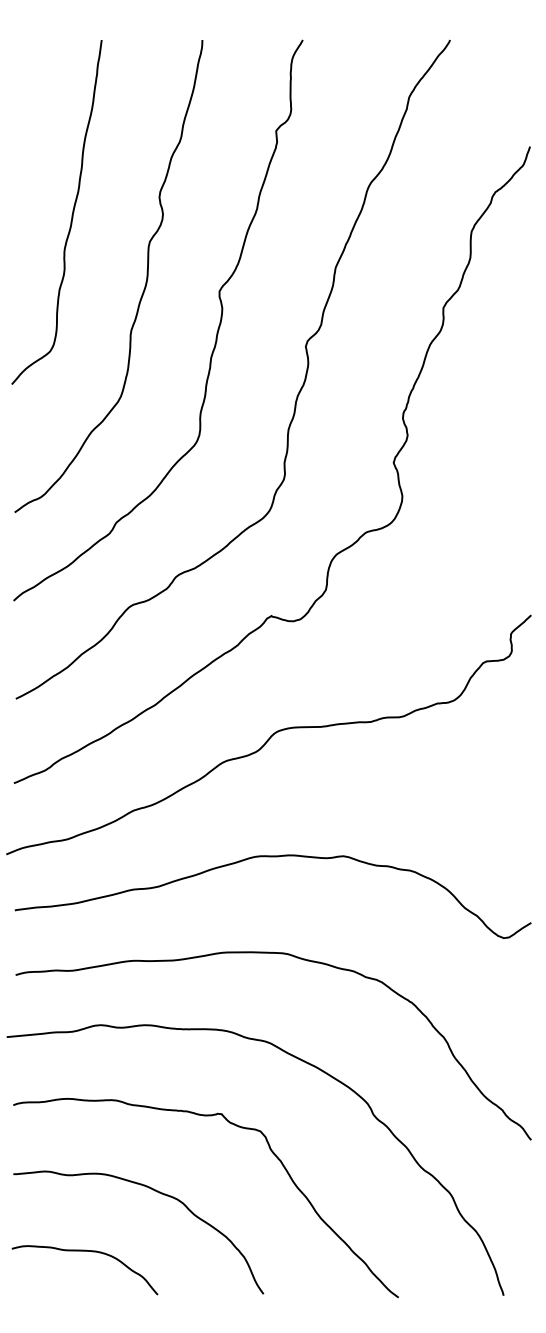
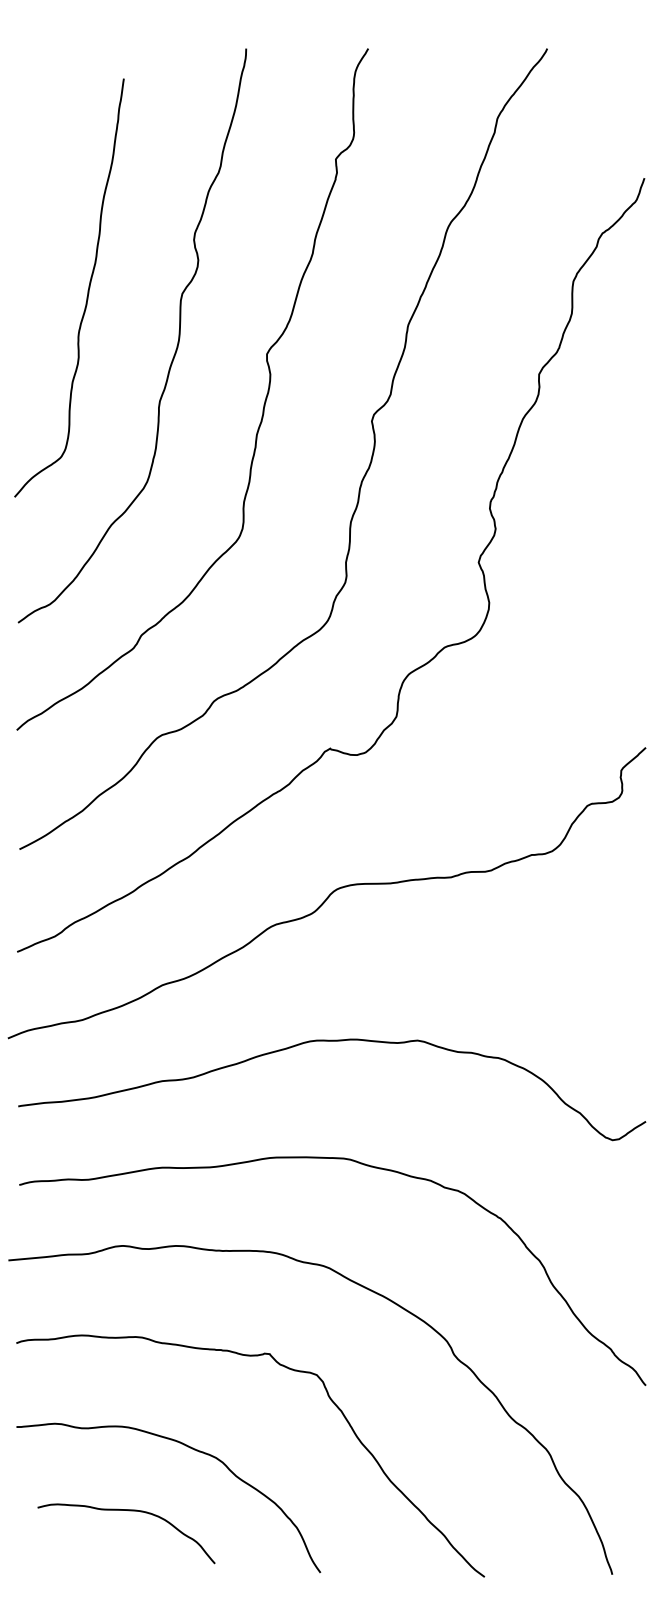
curve: (71, 214) -> (87, 290), moved
curve: (86, 1251) -> (128, 1511), moved

